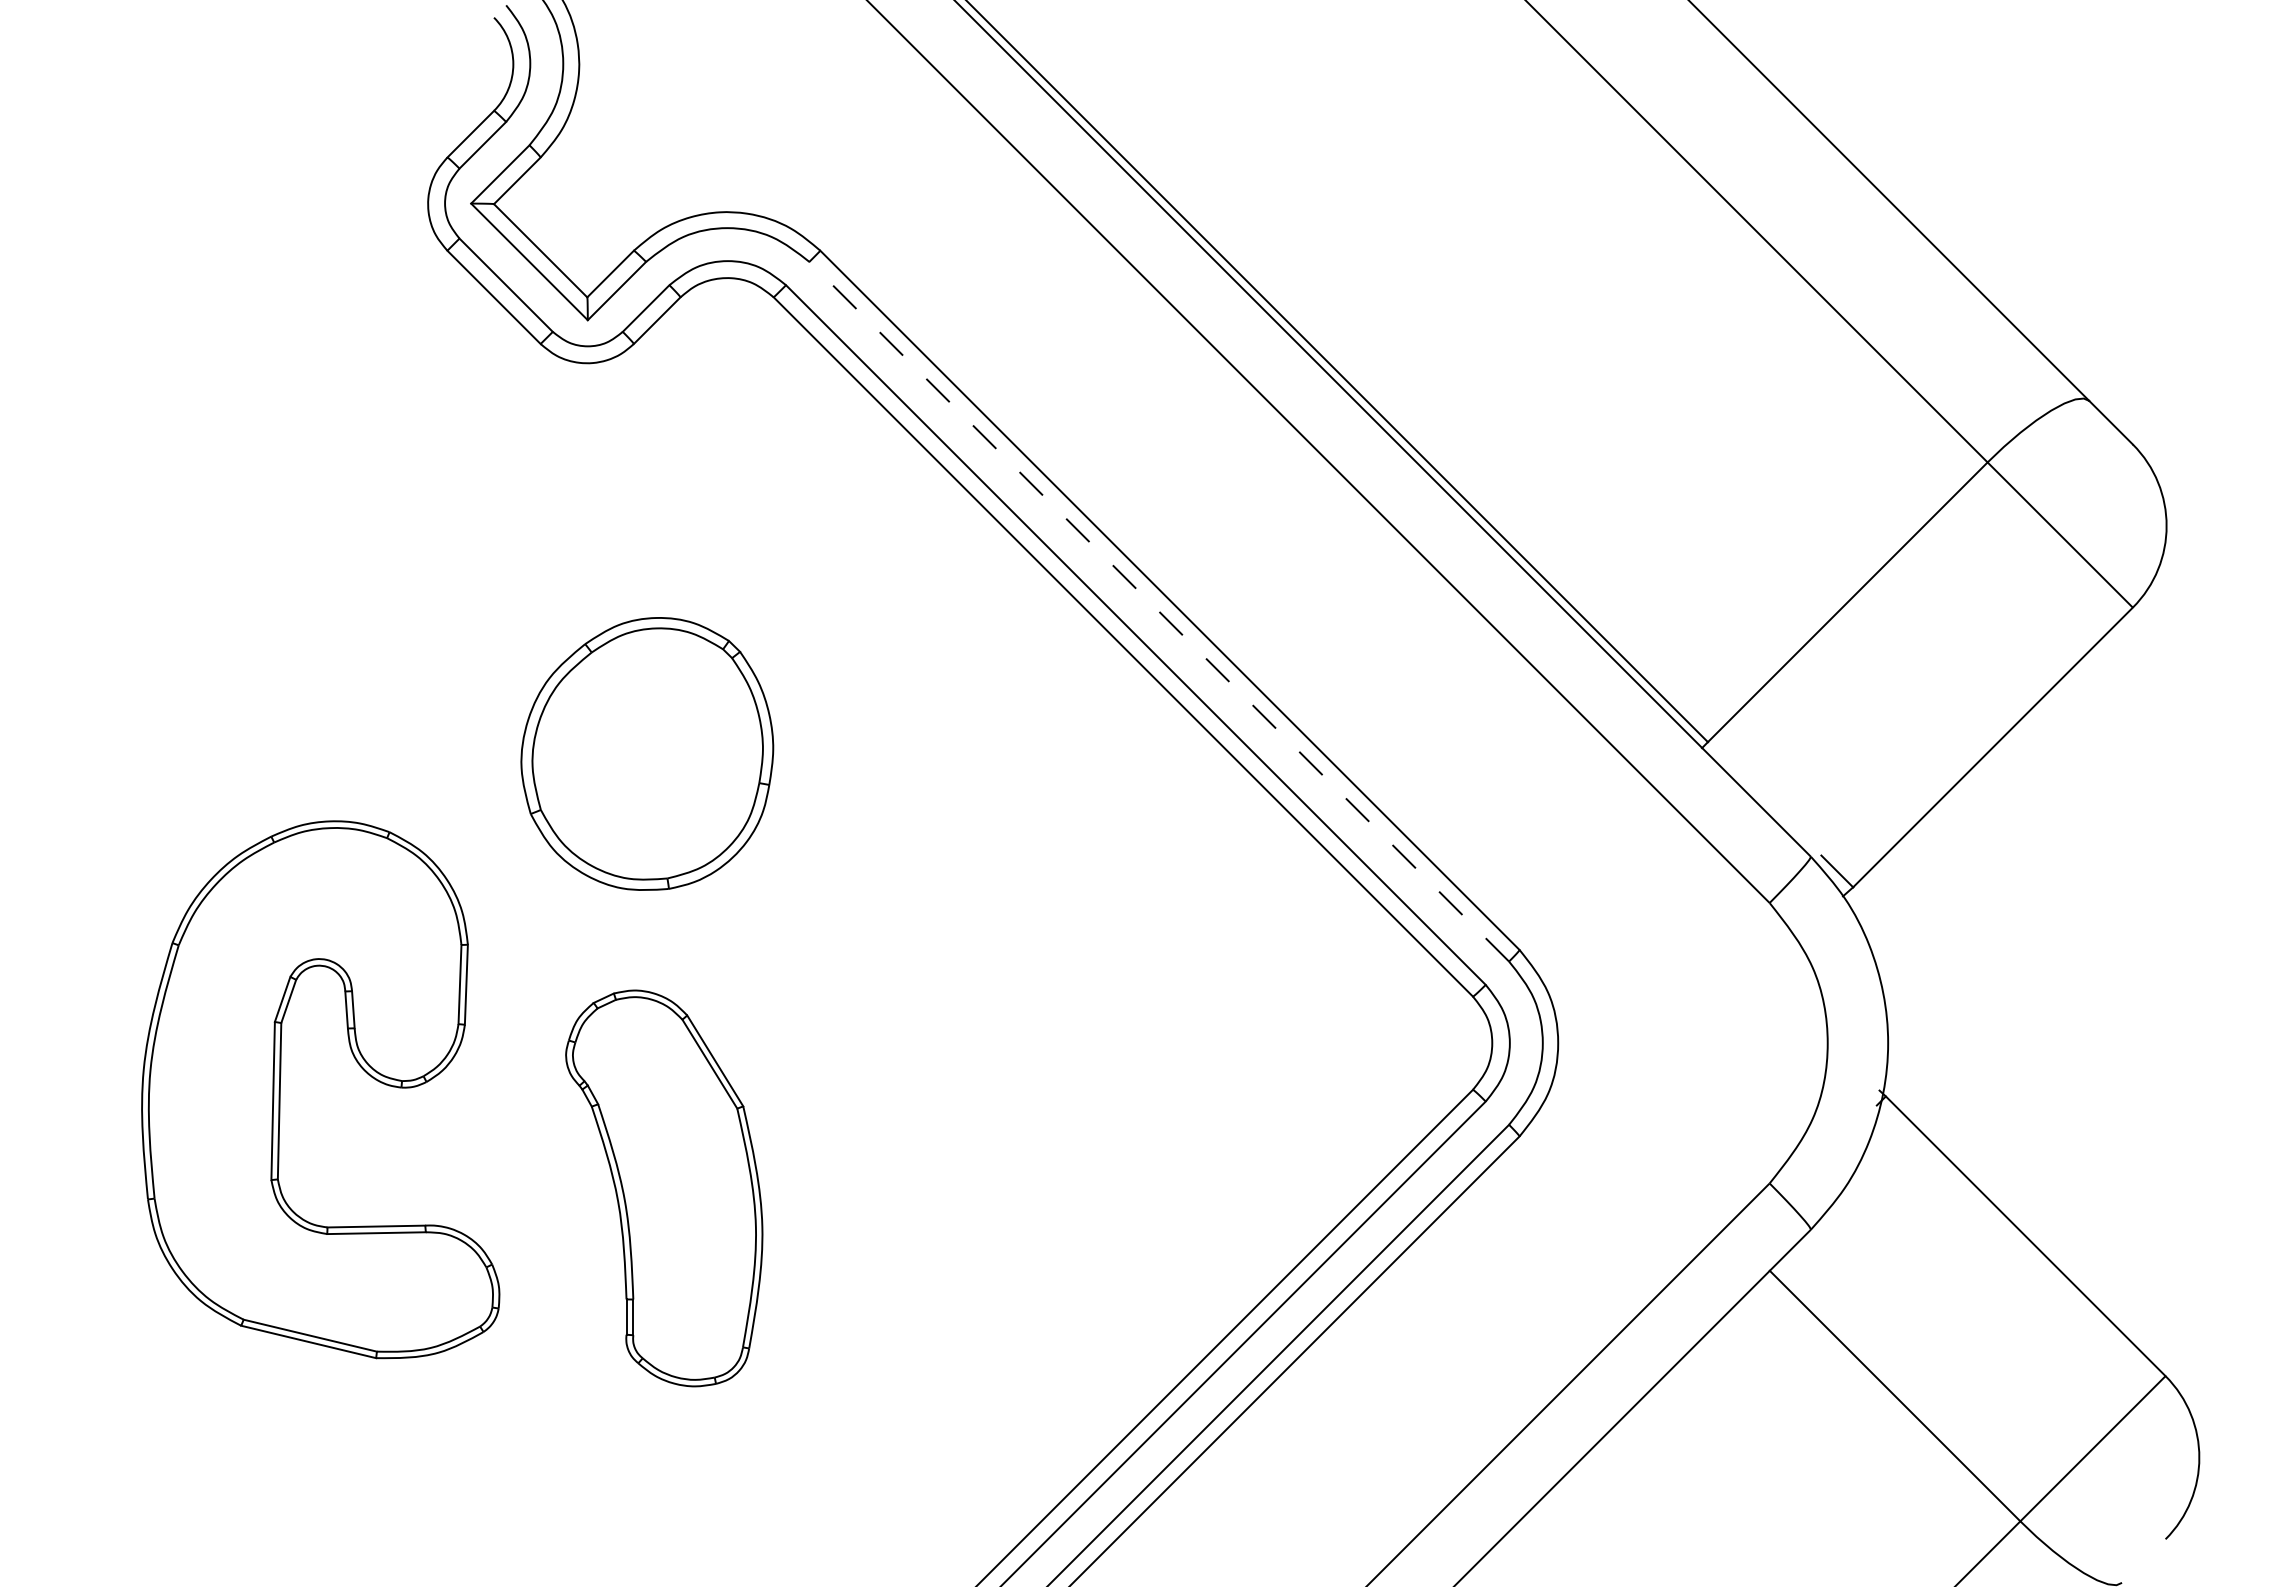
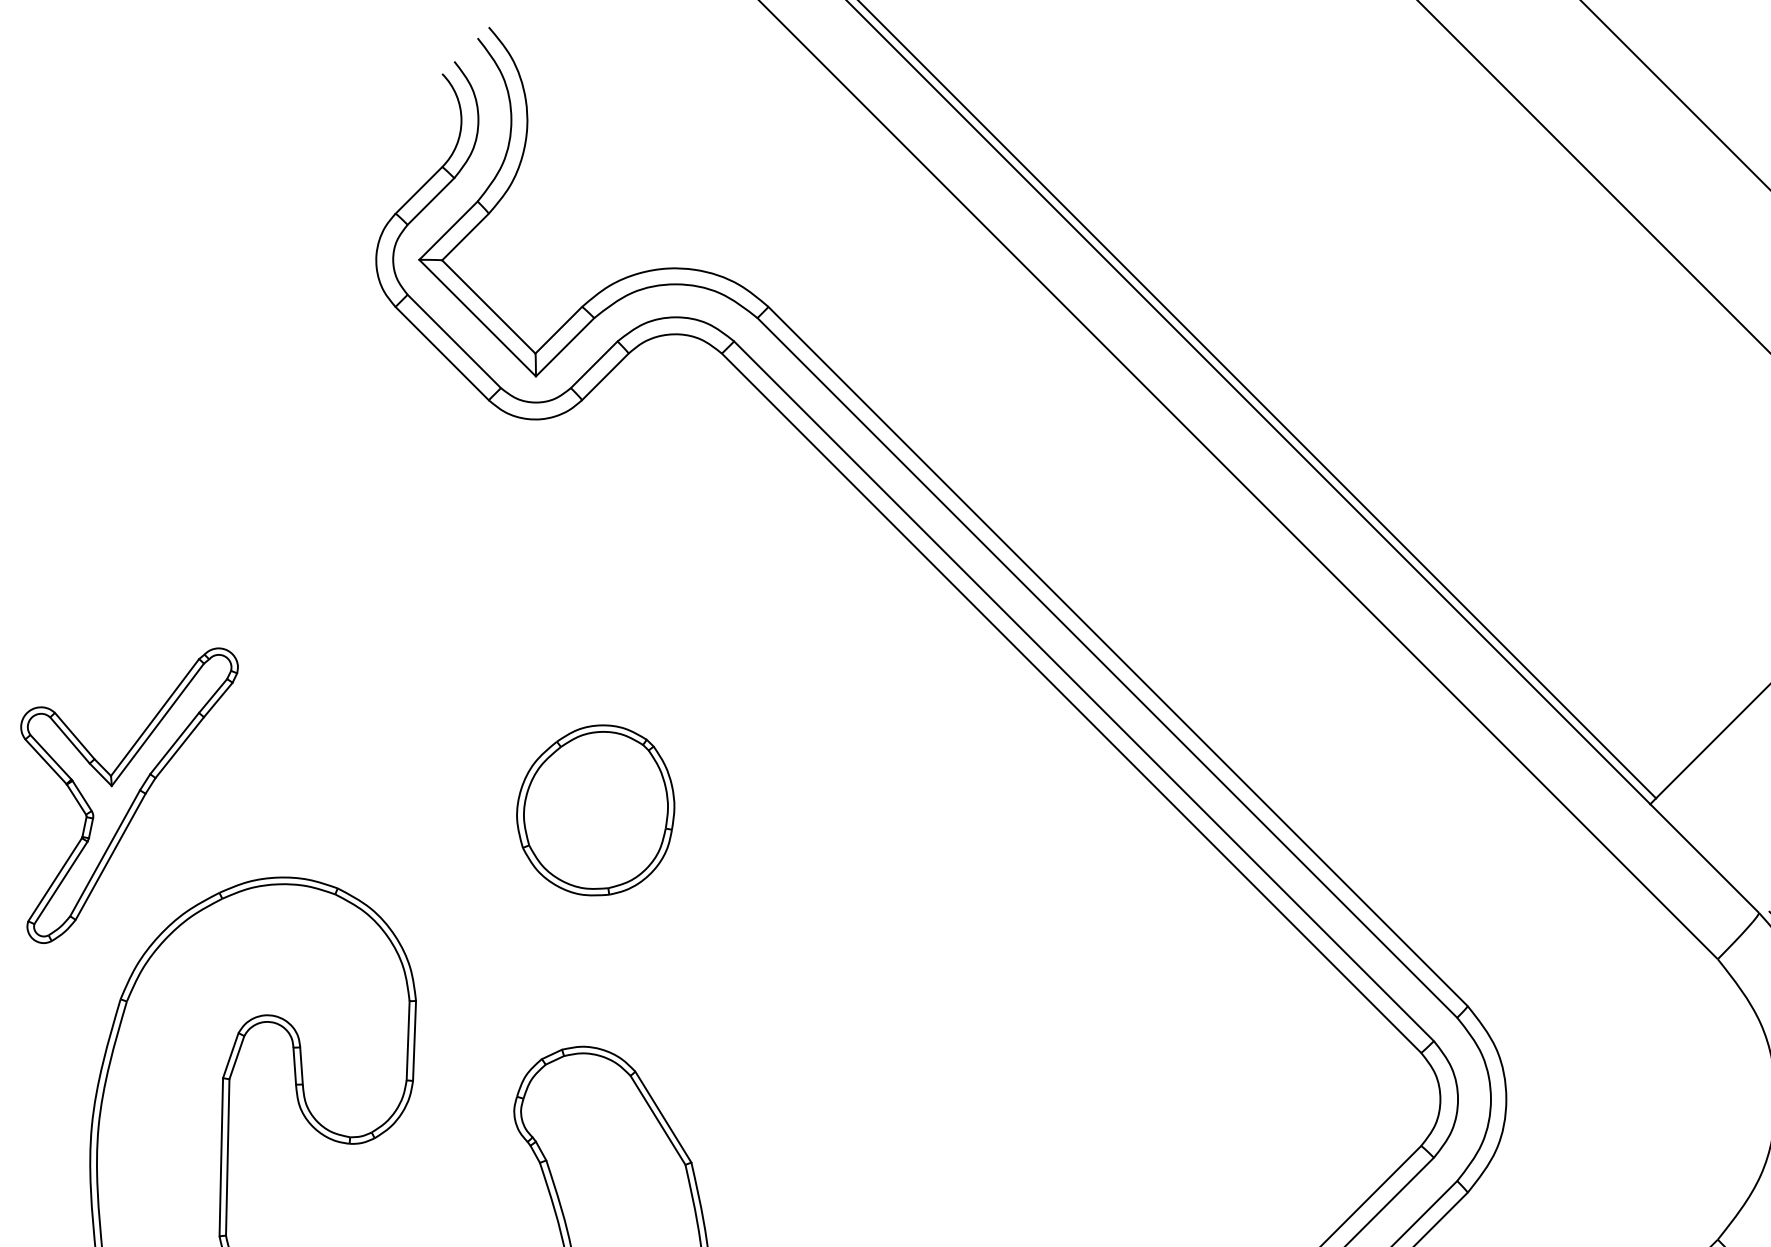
line: (1159, 611) -> (1107, 667), dashed -> solid
part: (181, 739) -> (129, 795), added
part: (647, 754) -> (595, 810), size x0.62

